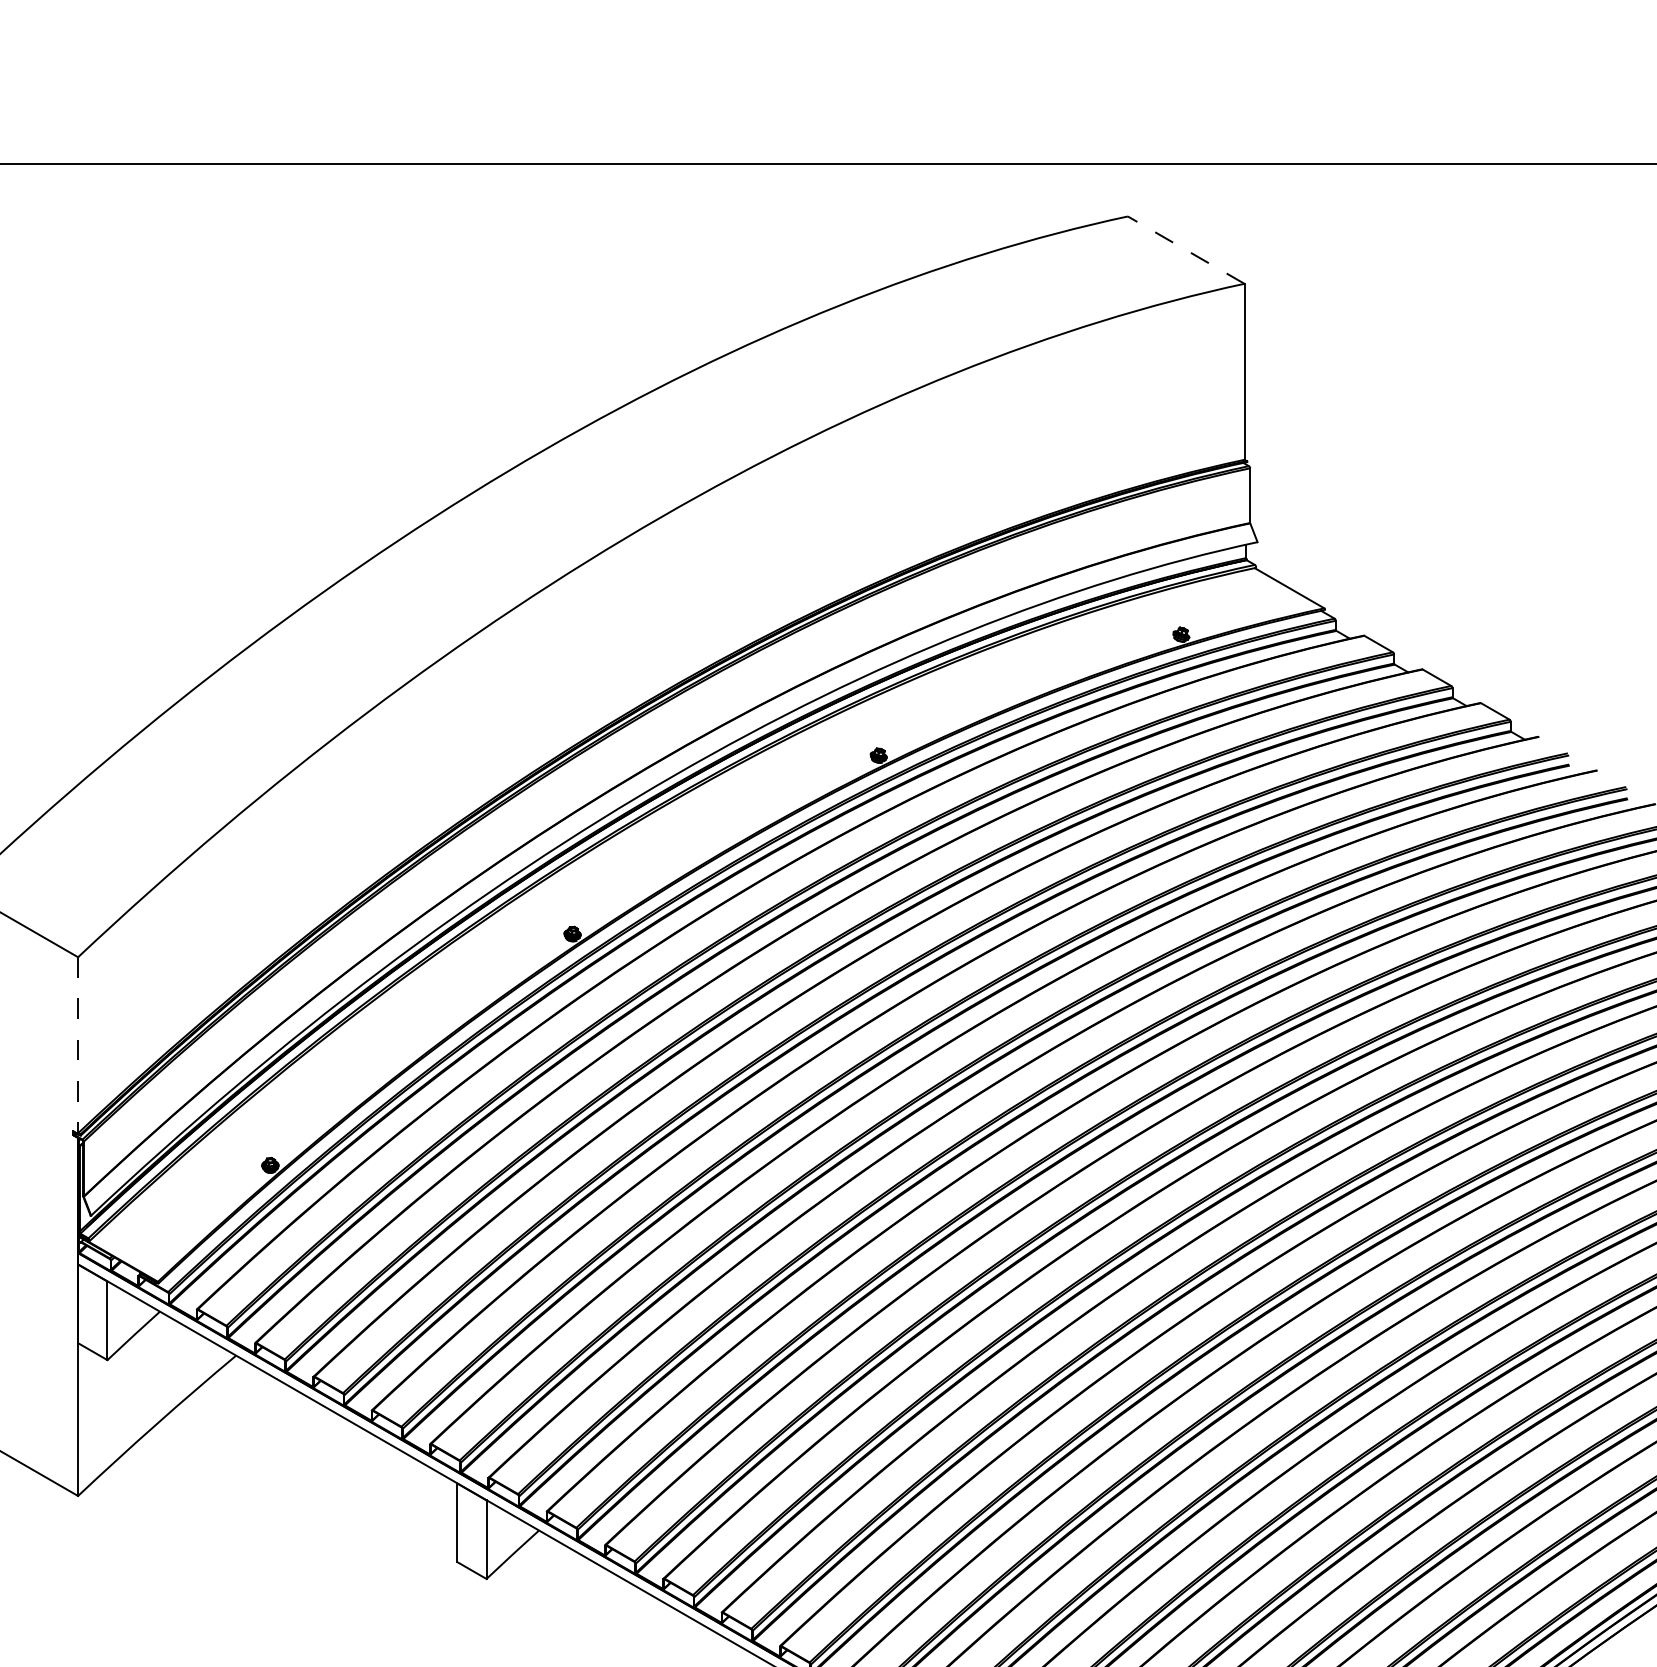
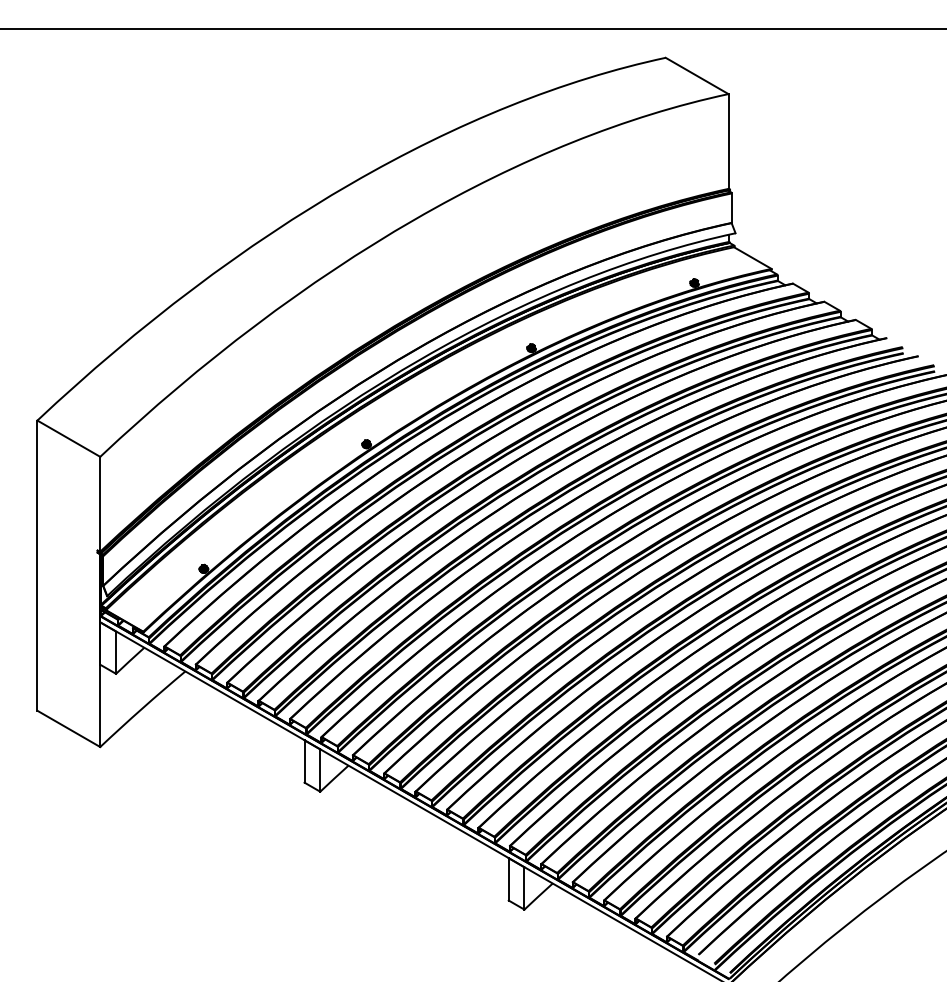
line: (1185, 249) -> (696, 75), dashed -> solid
line: (78, 1045) -> (100, 504), dashed -> solid

